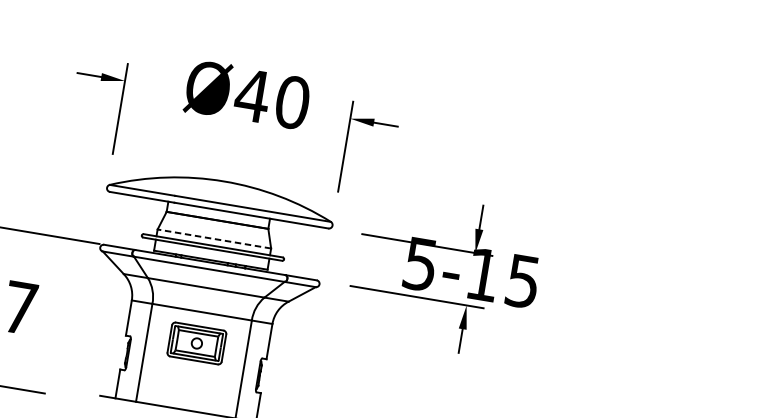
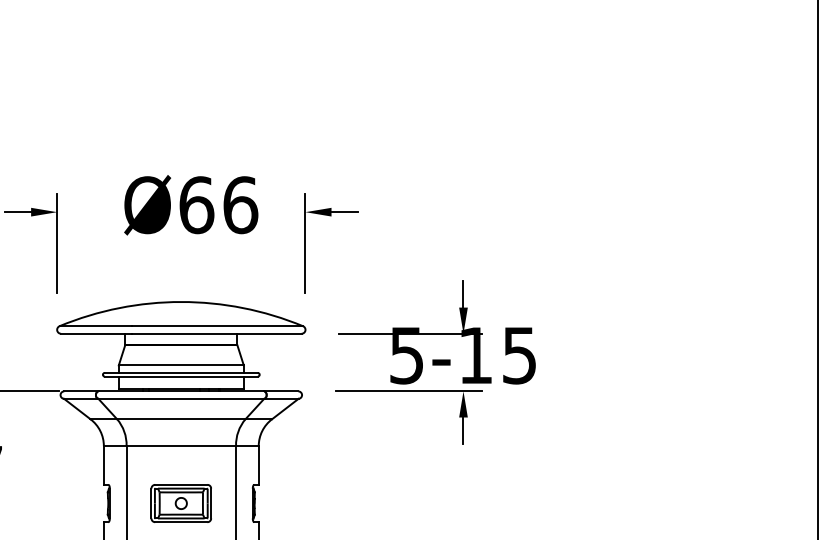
text: (272, 99) -> (218, 205), Ø40 -> Ø66
line: (214, 239) -> (181, 365), dashed -> solid
part: (196, 343) -> (180, 503), moved

